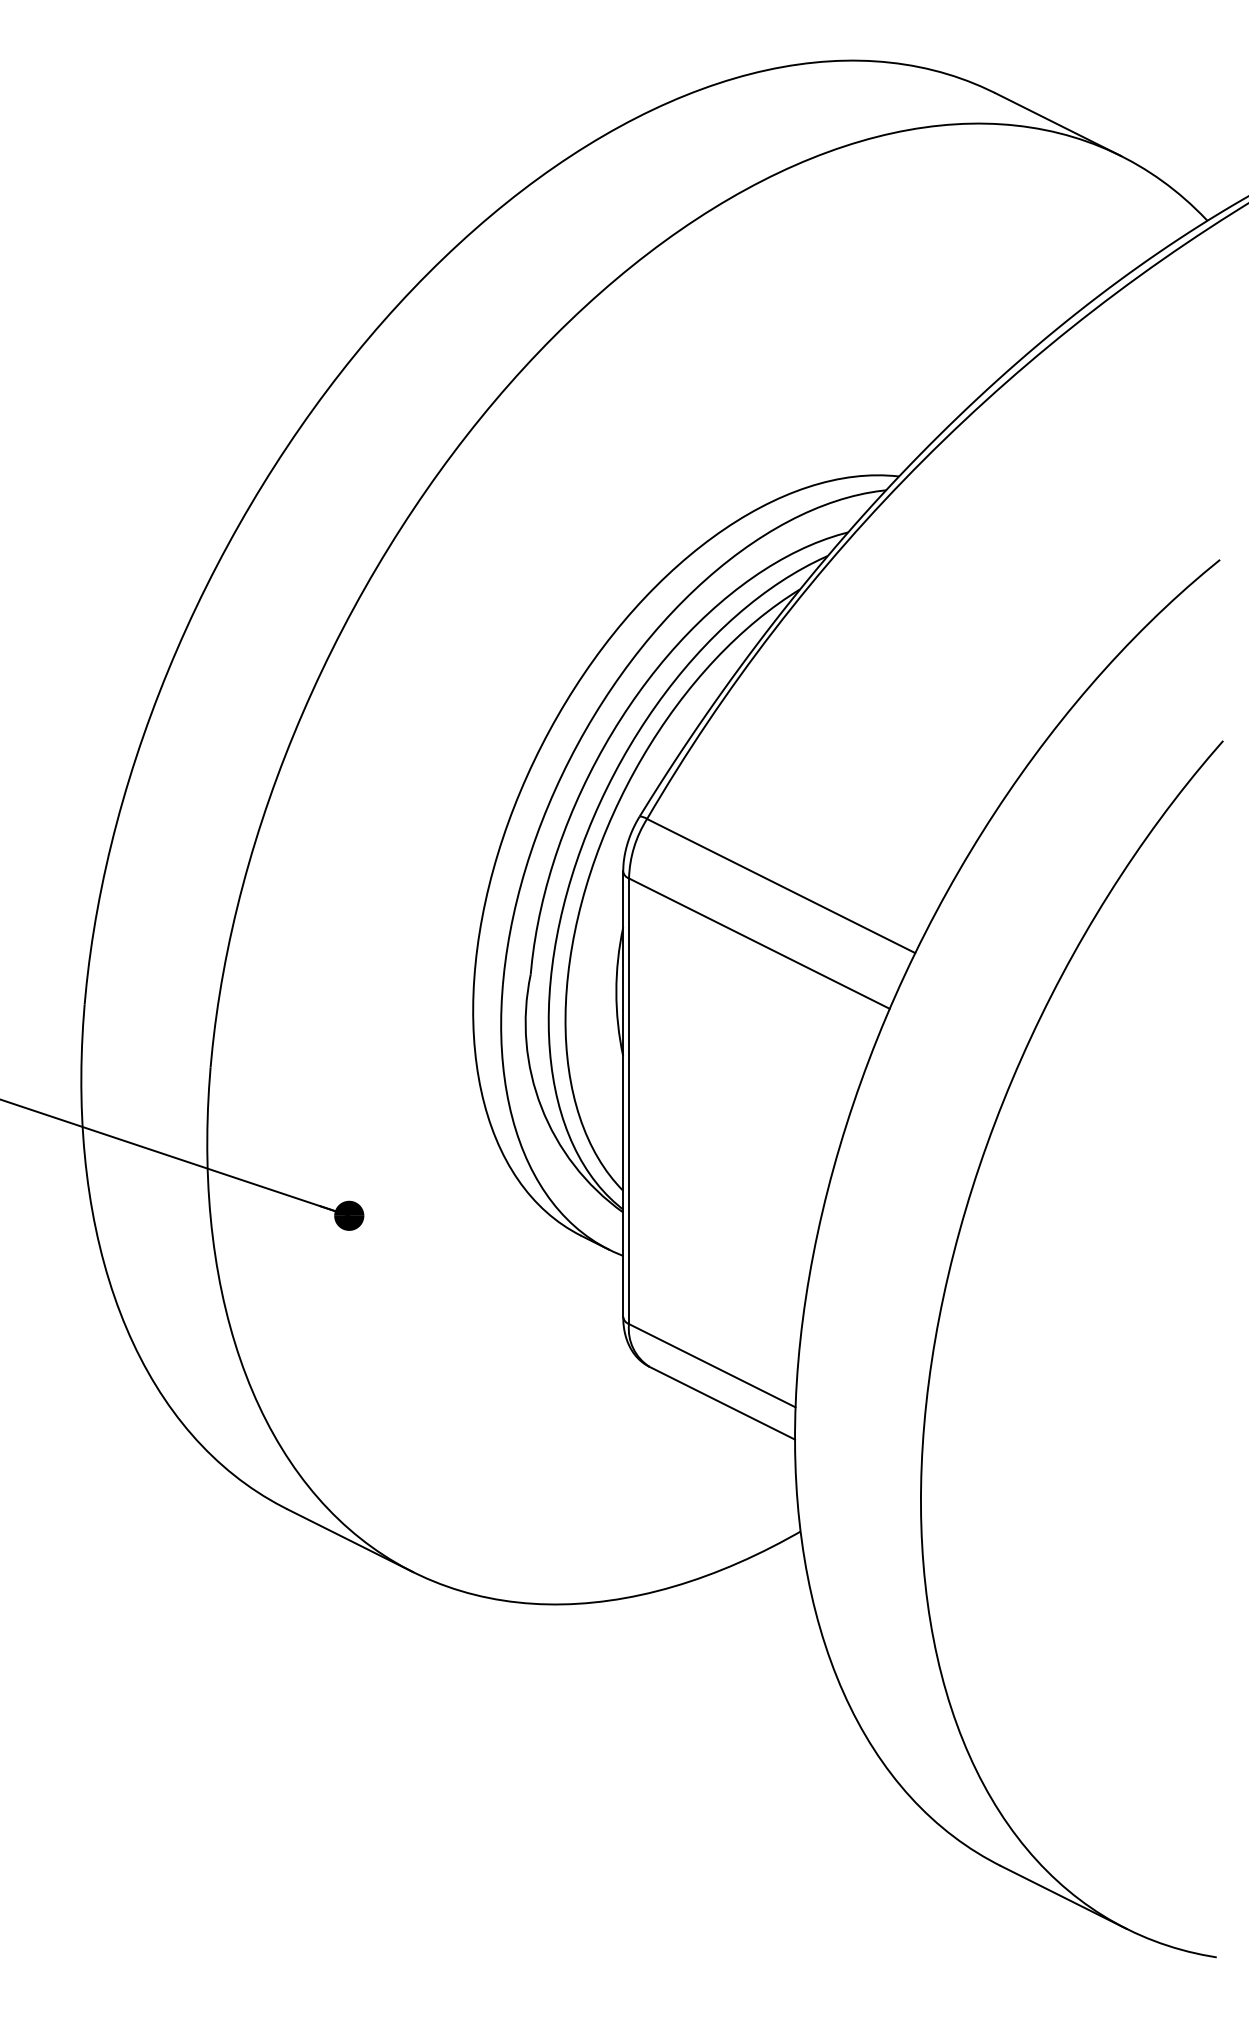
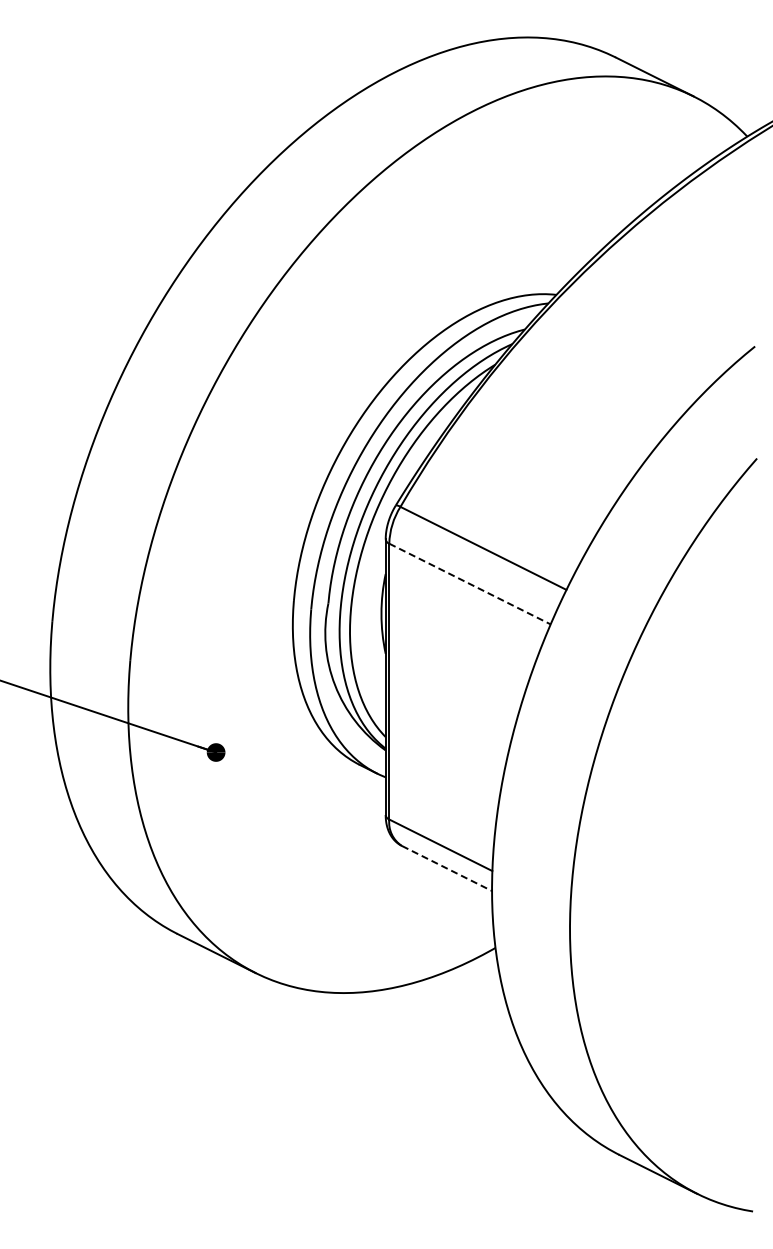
line: (760, 944) -> (470, 584), solid -> dashed
line: (723, 1403) -> (447, 868), solid -> dashed

